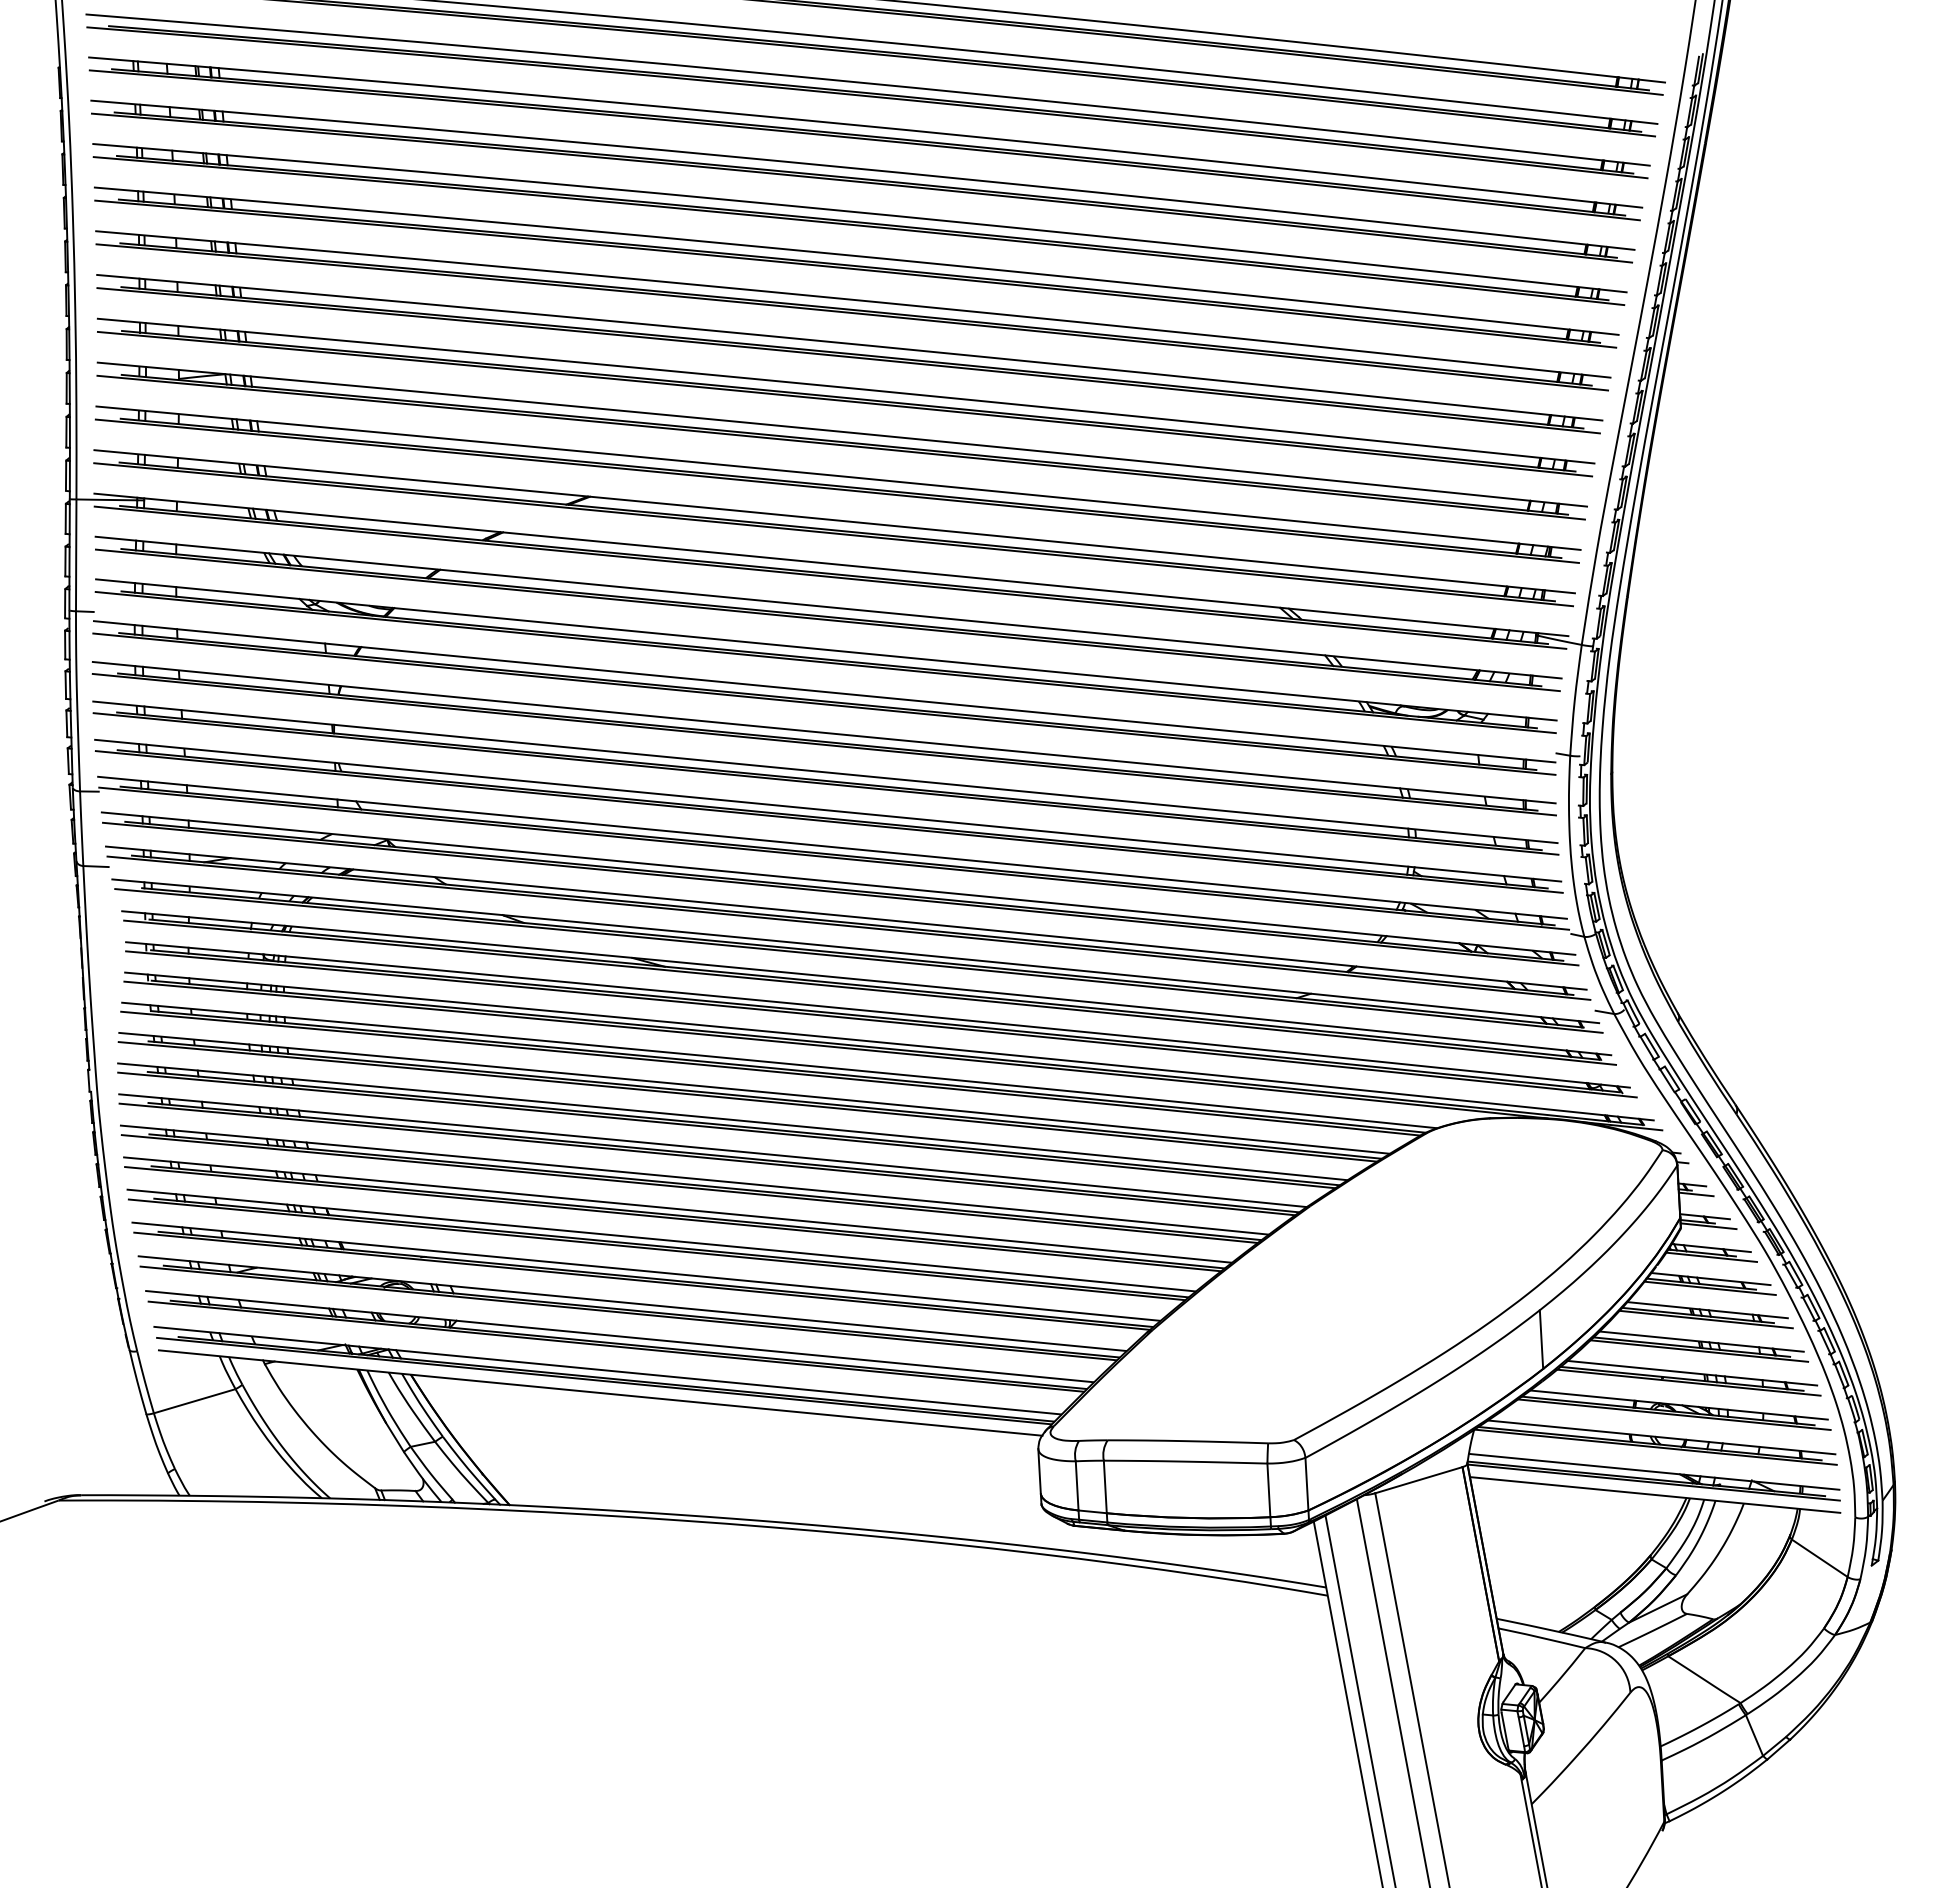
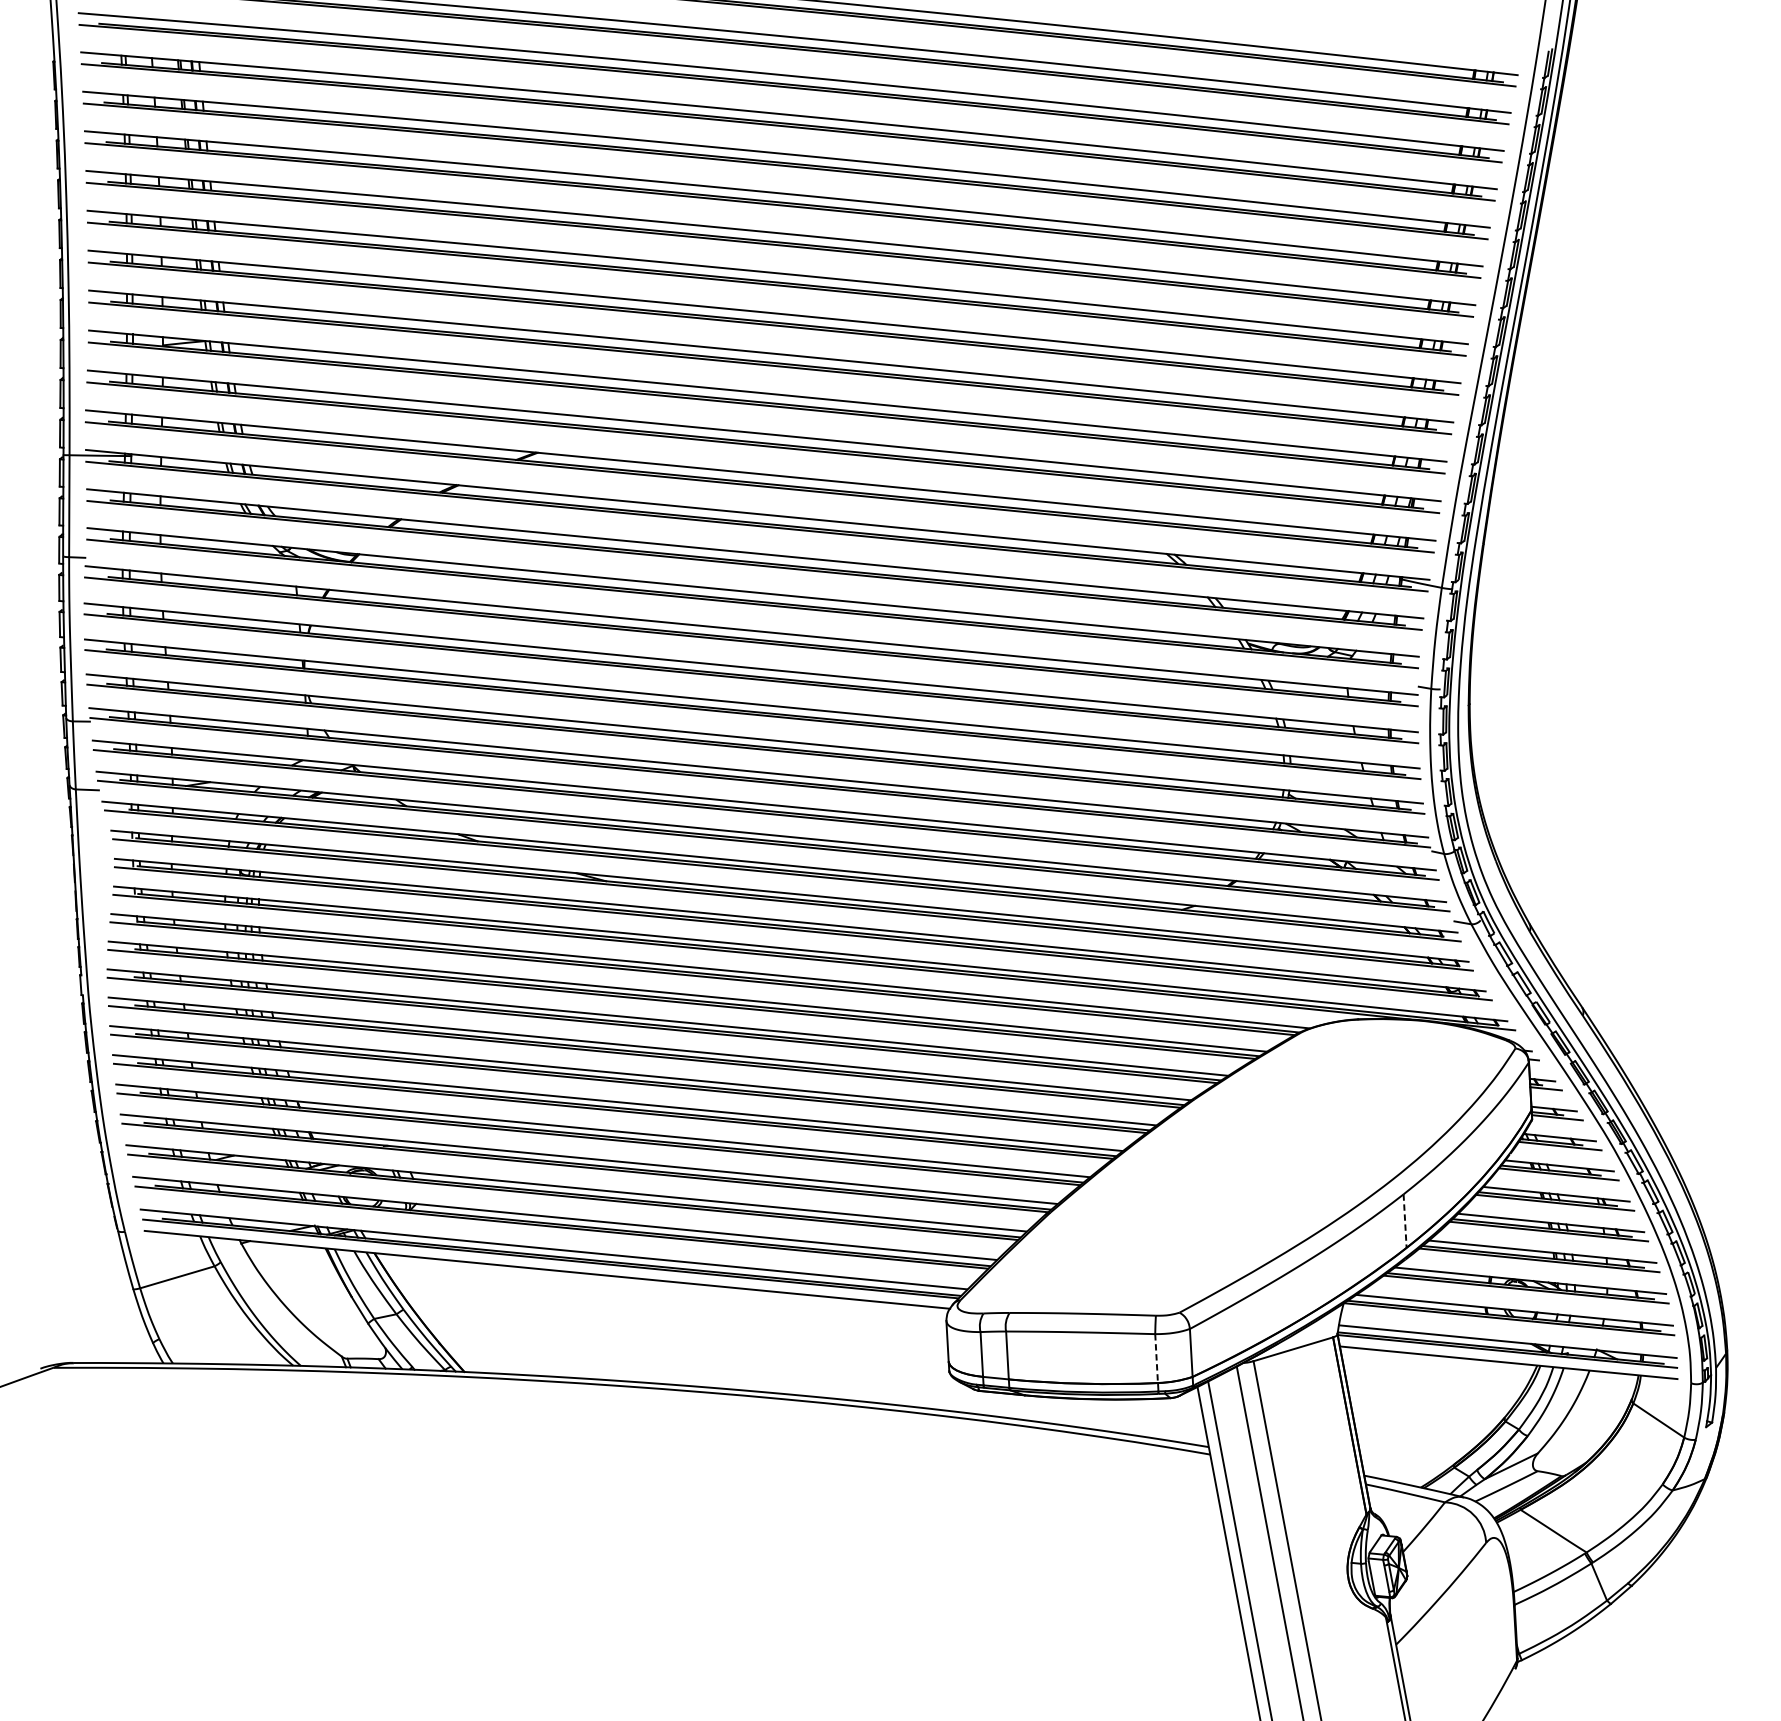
line: (1541, 1340) -> (1405, 1221), solid -> dashed
line: (1268, 1490) -> (1156, 1358), solid -> dashed

